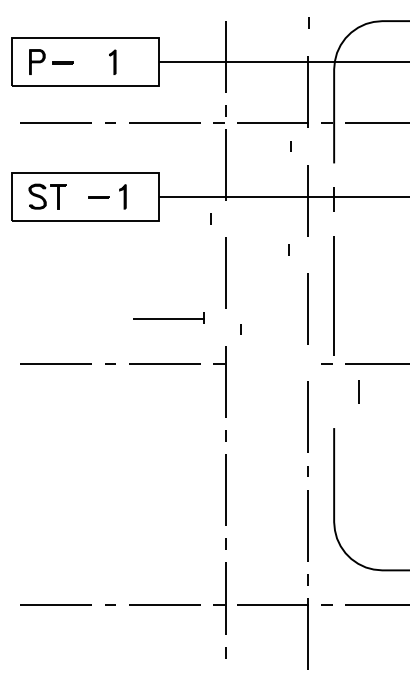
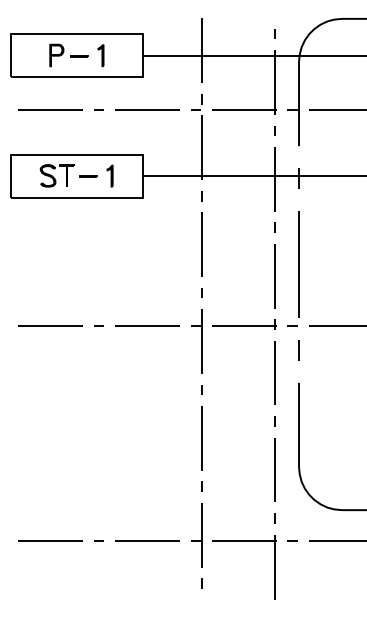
line: (308, 22) -> (275, 33), moved
part: (51, 61) -> (69, 54), moved
line: (290, 146) -> (275, 130), moved
part: (47, 196) -> (56, 175), moved
line: (210, 218) -> (201, 195), moved
line: (288, 249) -> (275, 227), moved
part: (168, 317) -> (243, 324), moved
line: (240, 329) -> (201, 292), moved
line: (358, 391) -> (298, 350), moved

